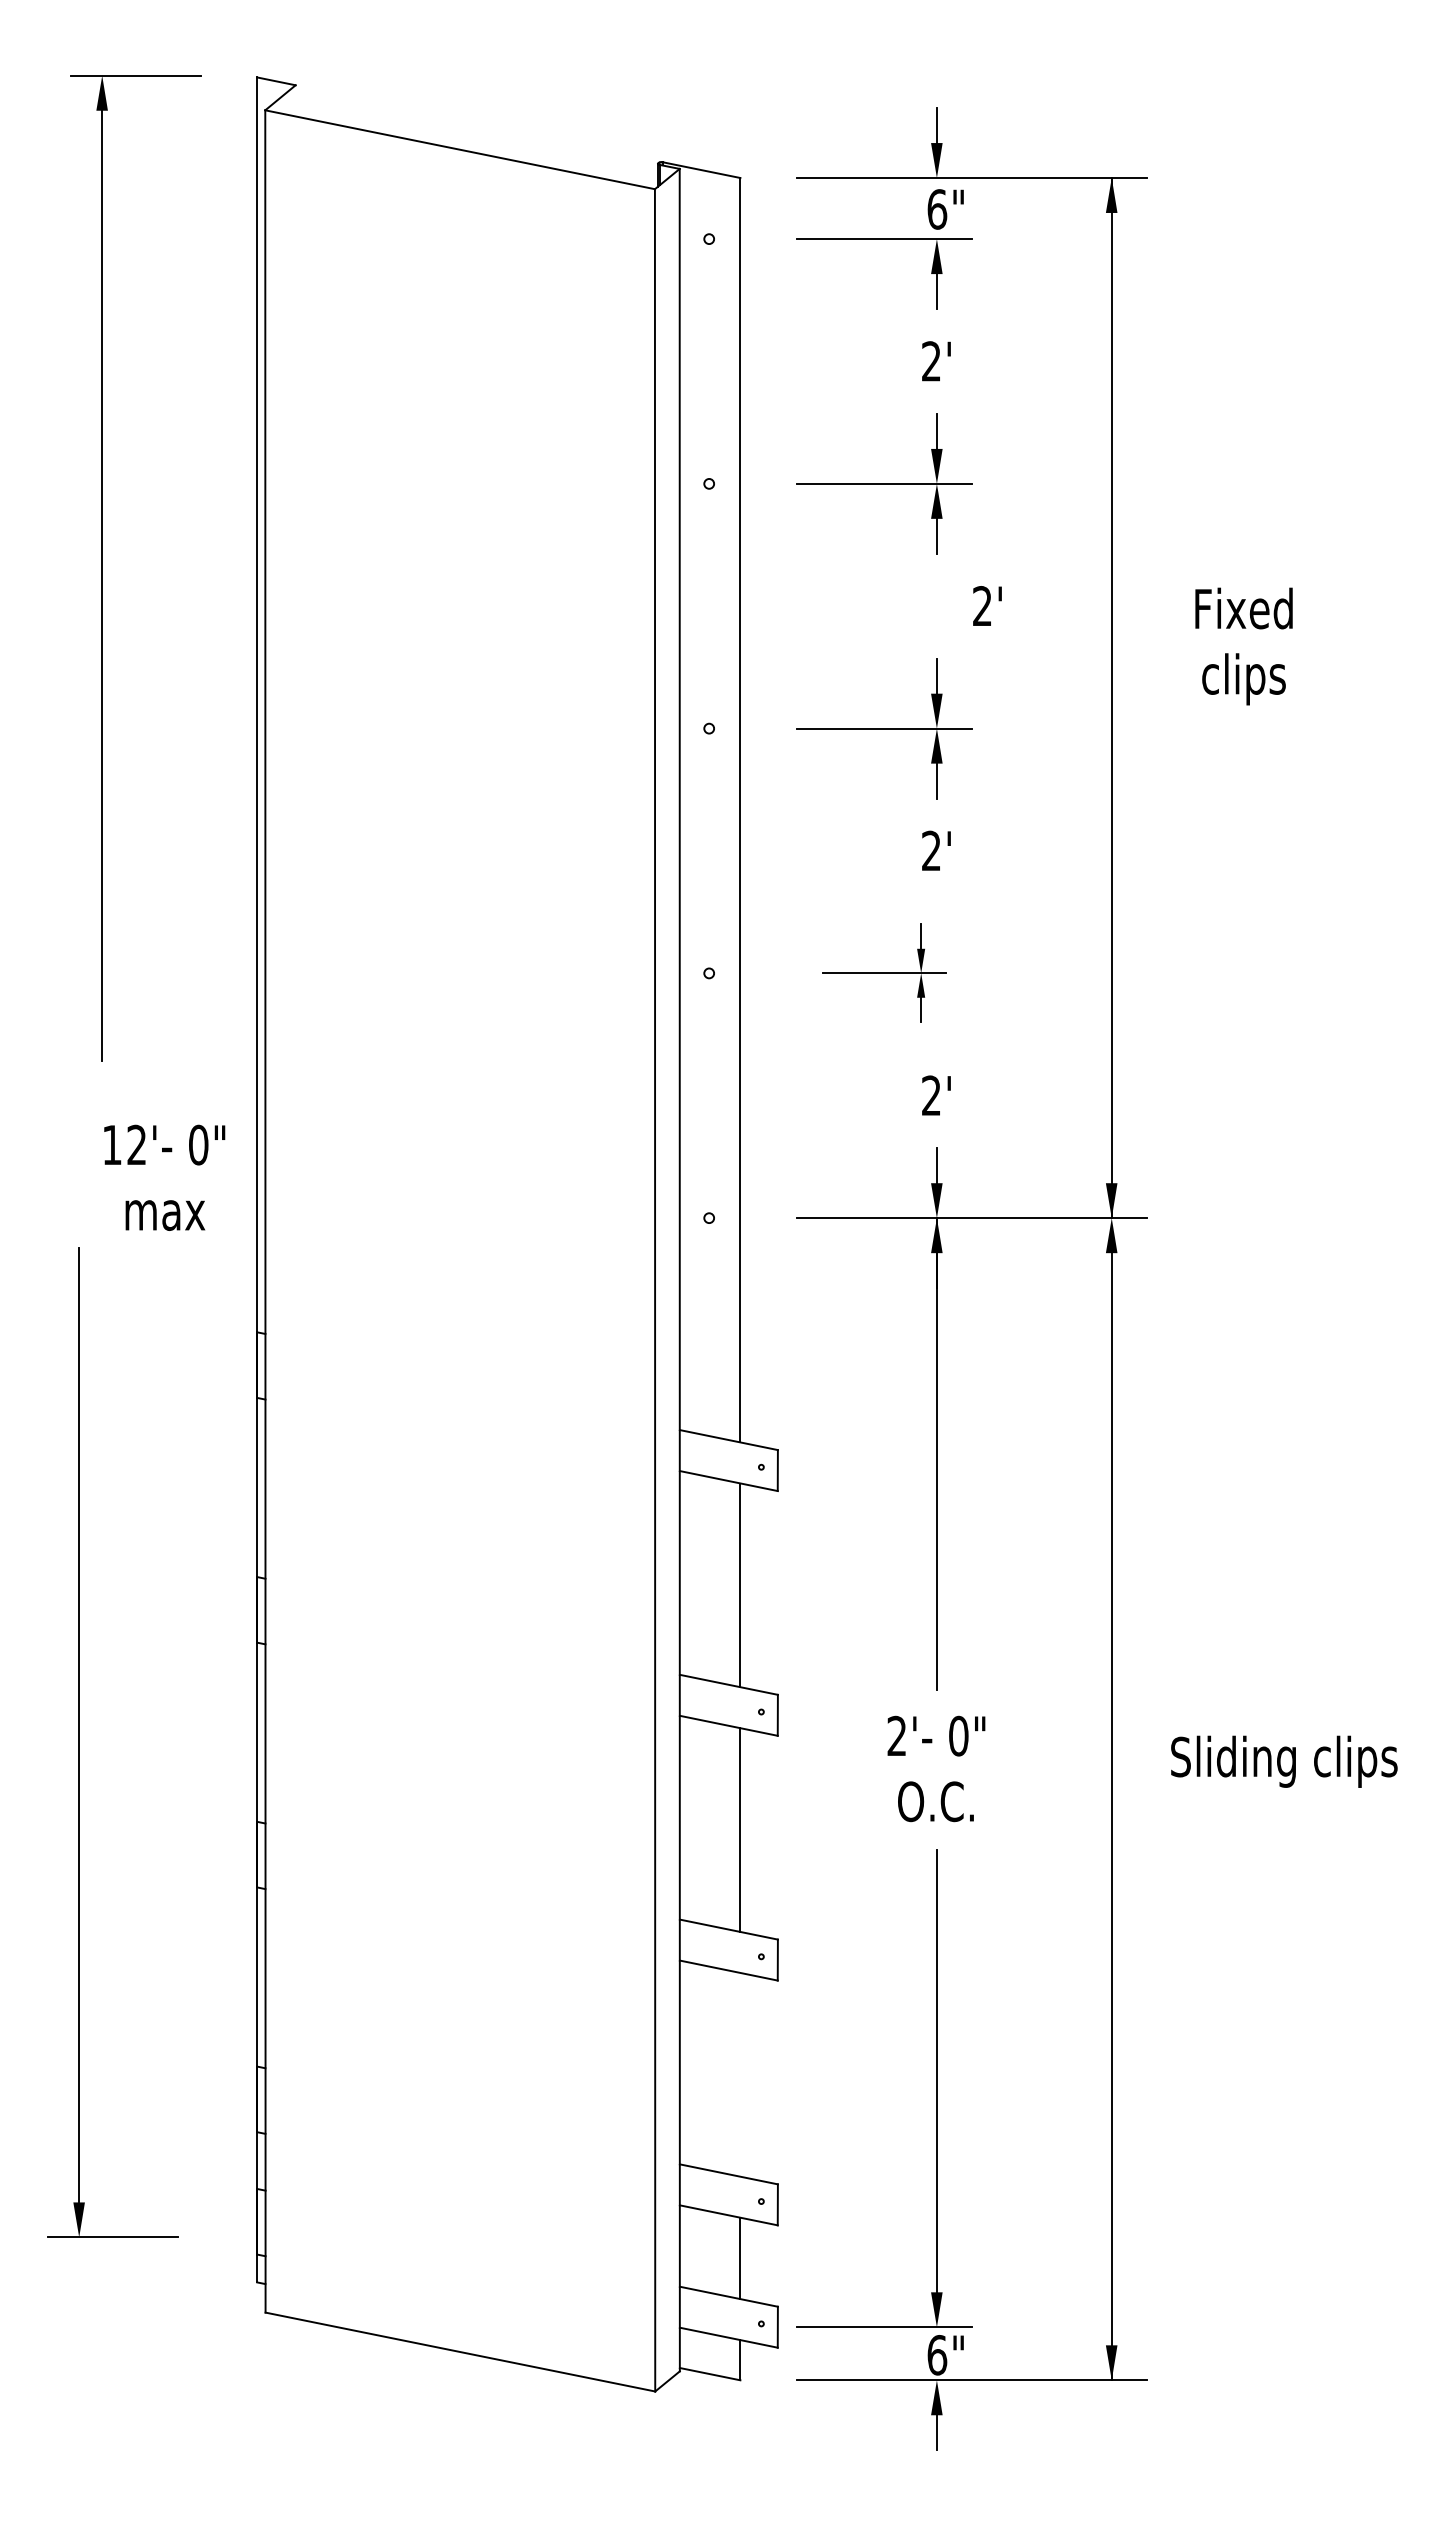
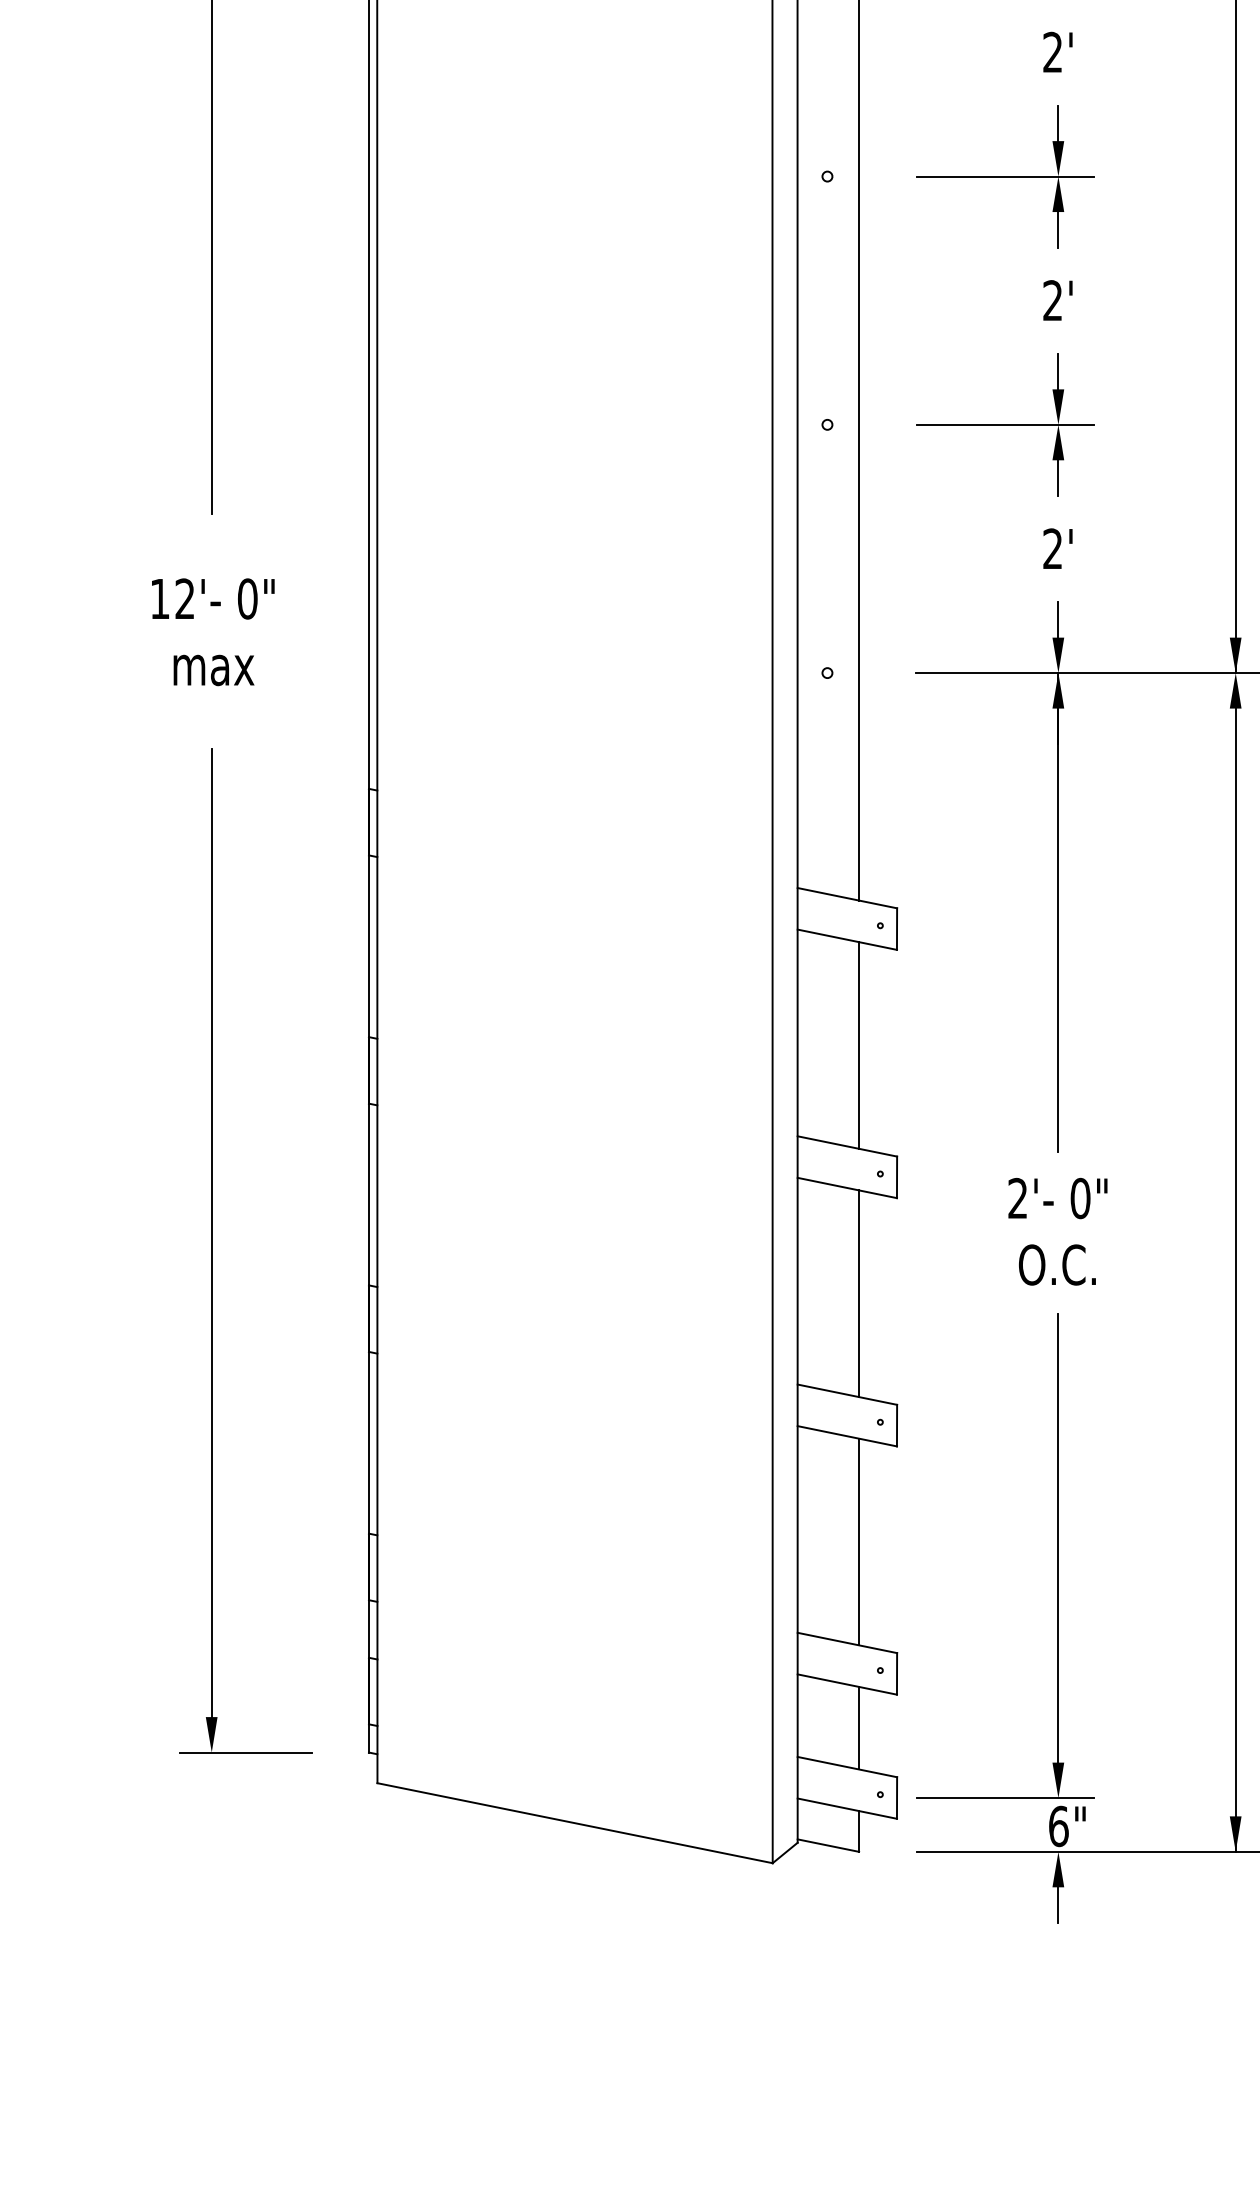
text: (987, 605) -> (1057, 51), moved
part: (884, 972) -> (1005, 423), size x1.43
text: (164, 1177) -> (213, 631), moved
part: (79, 1742) -> (212, 1250), moved
line: (740, 2074) -> (859, 1541), added

